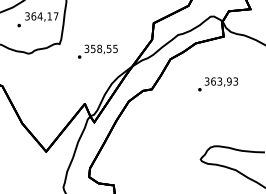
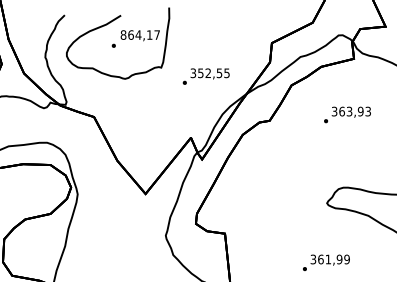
text: (27, 15) -> (123, 34), 364,17 -> 864,17
text: (99, 49) -> (208, 73), 358,55 -> 352,55

